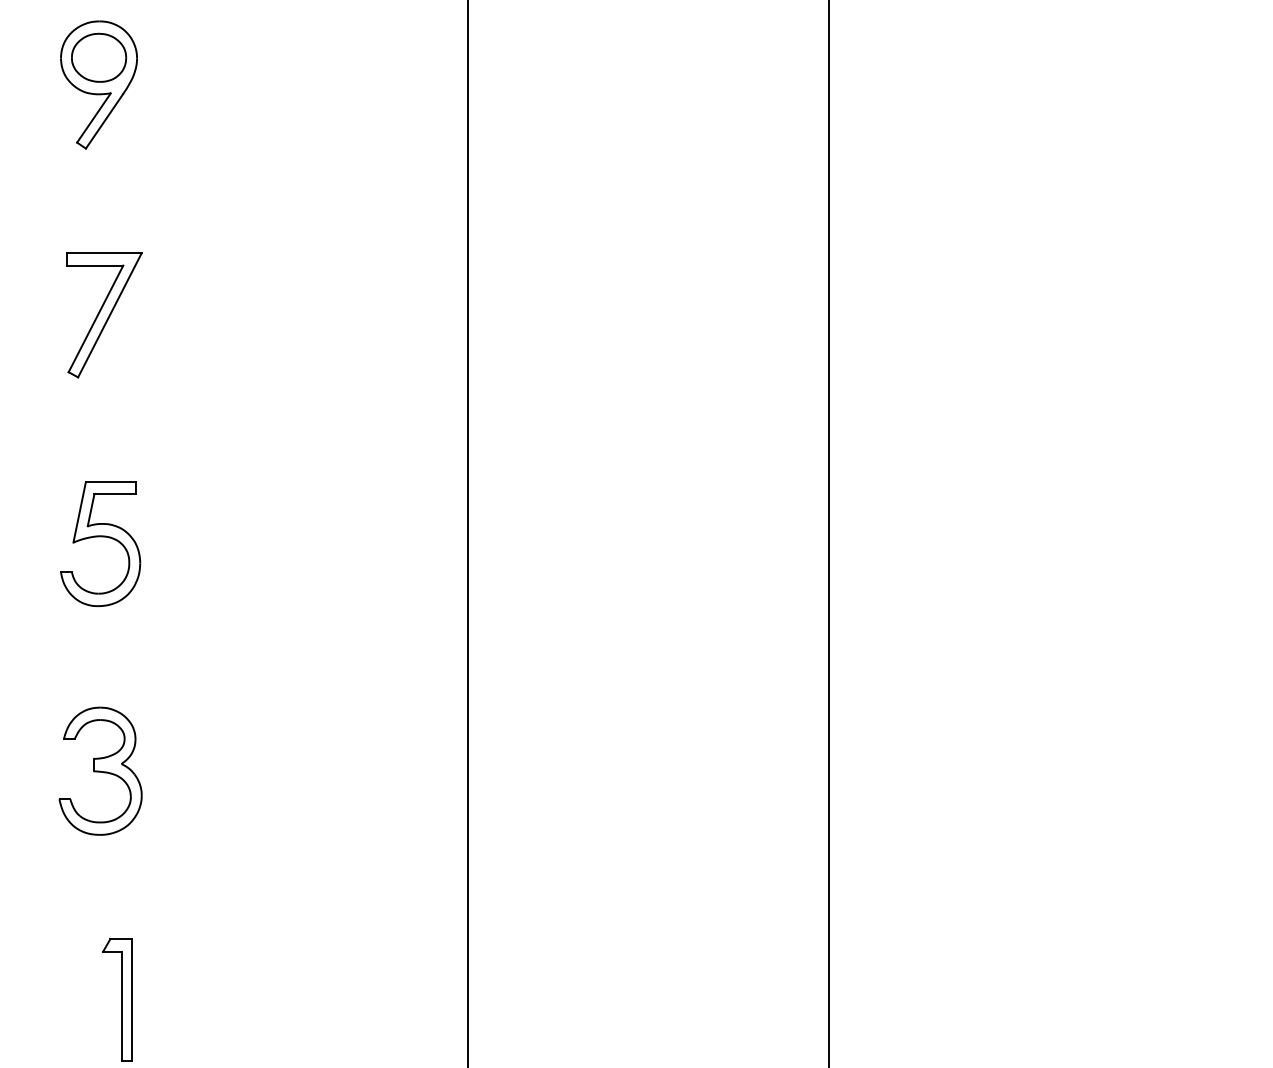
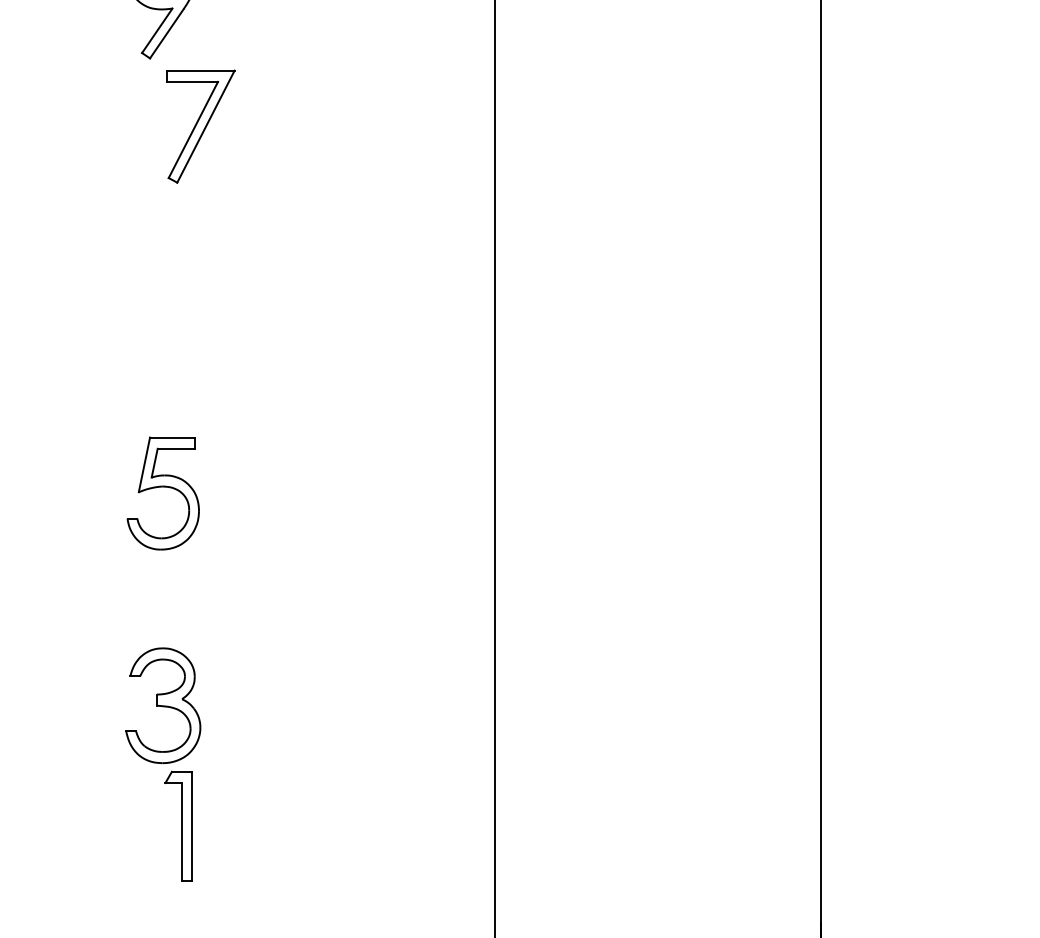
part: (104, 315) -> (201, 126), moved
part: (100, 543) -> (163, 493), moved
part: (100, 770) -> (163, 705), moved

